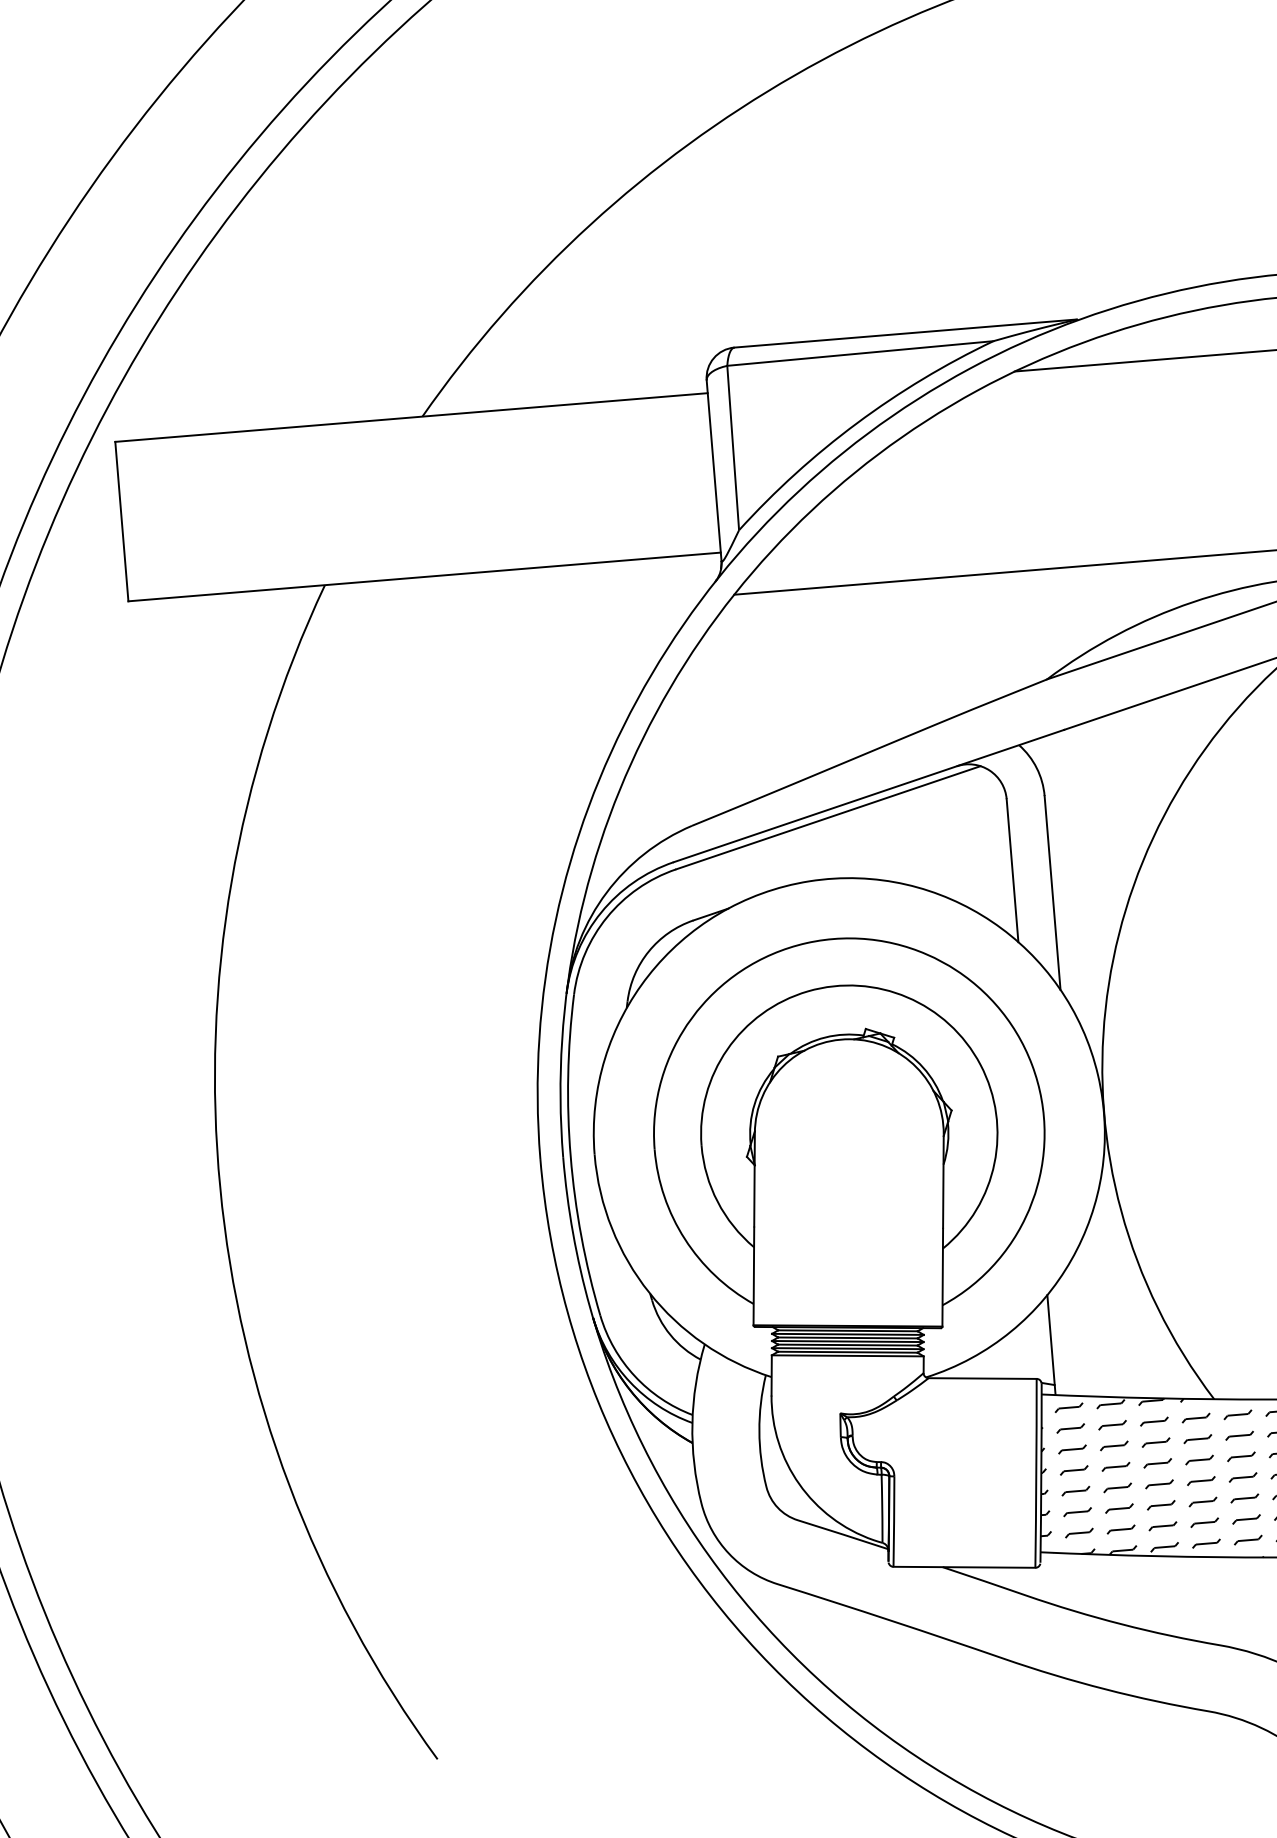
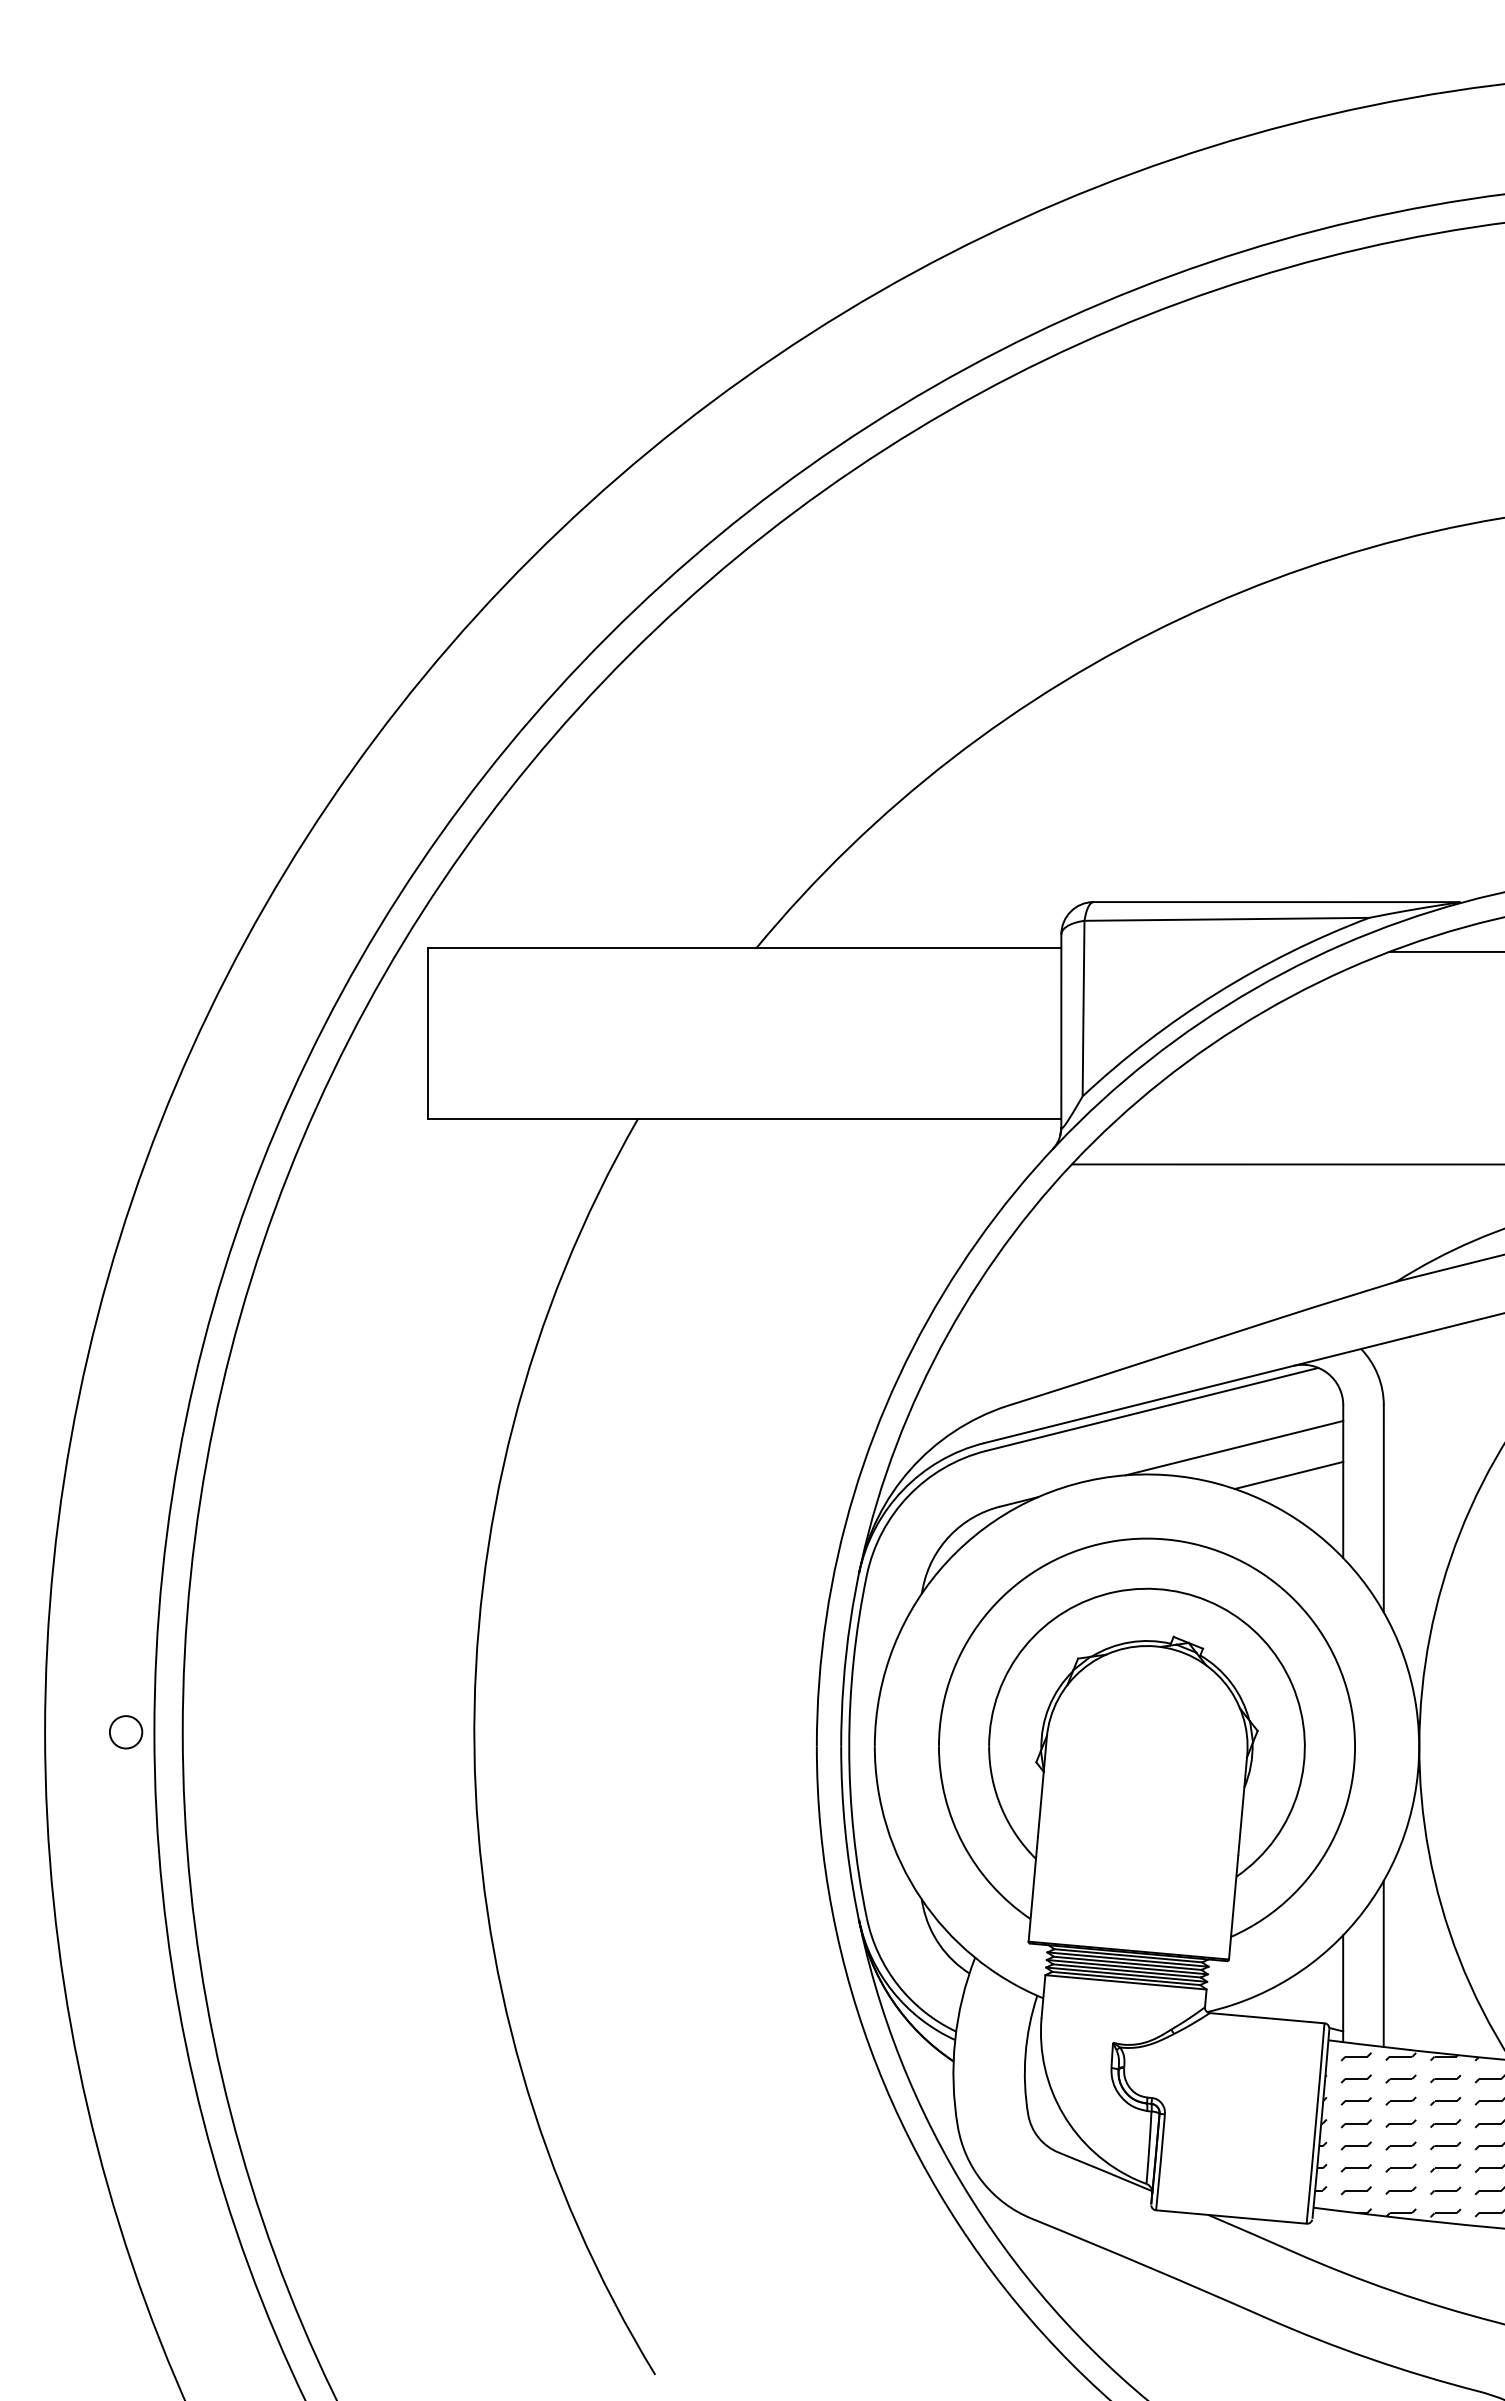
line: (908, 847) -> (1234, 1447), added
line: (960, 869) -> (1288, 1475), added
line: (1087, 1318) -> (1383, 1963), added

